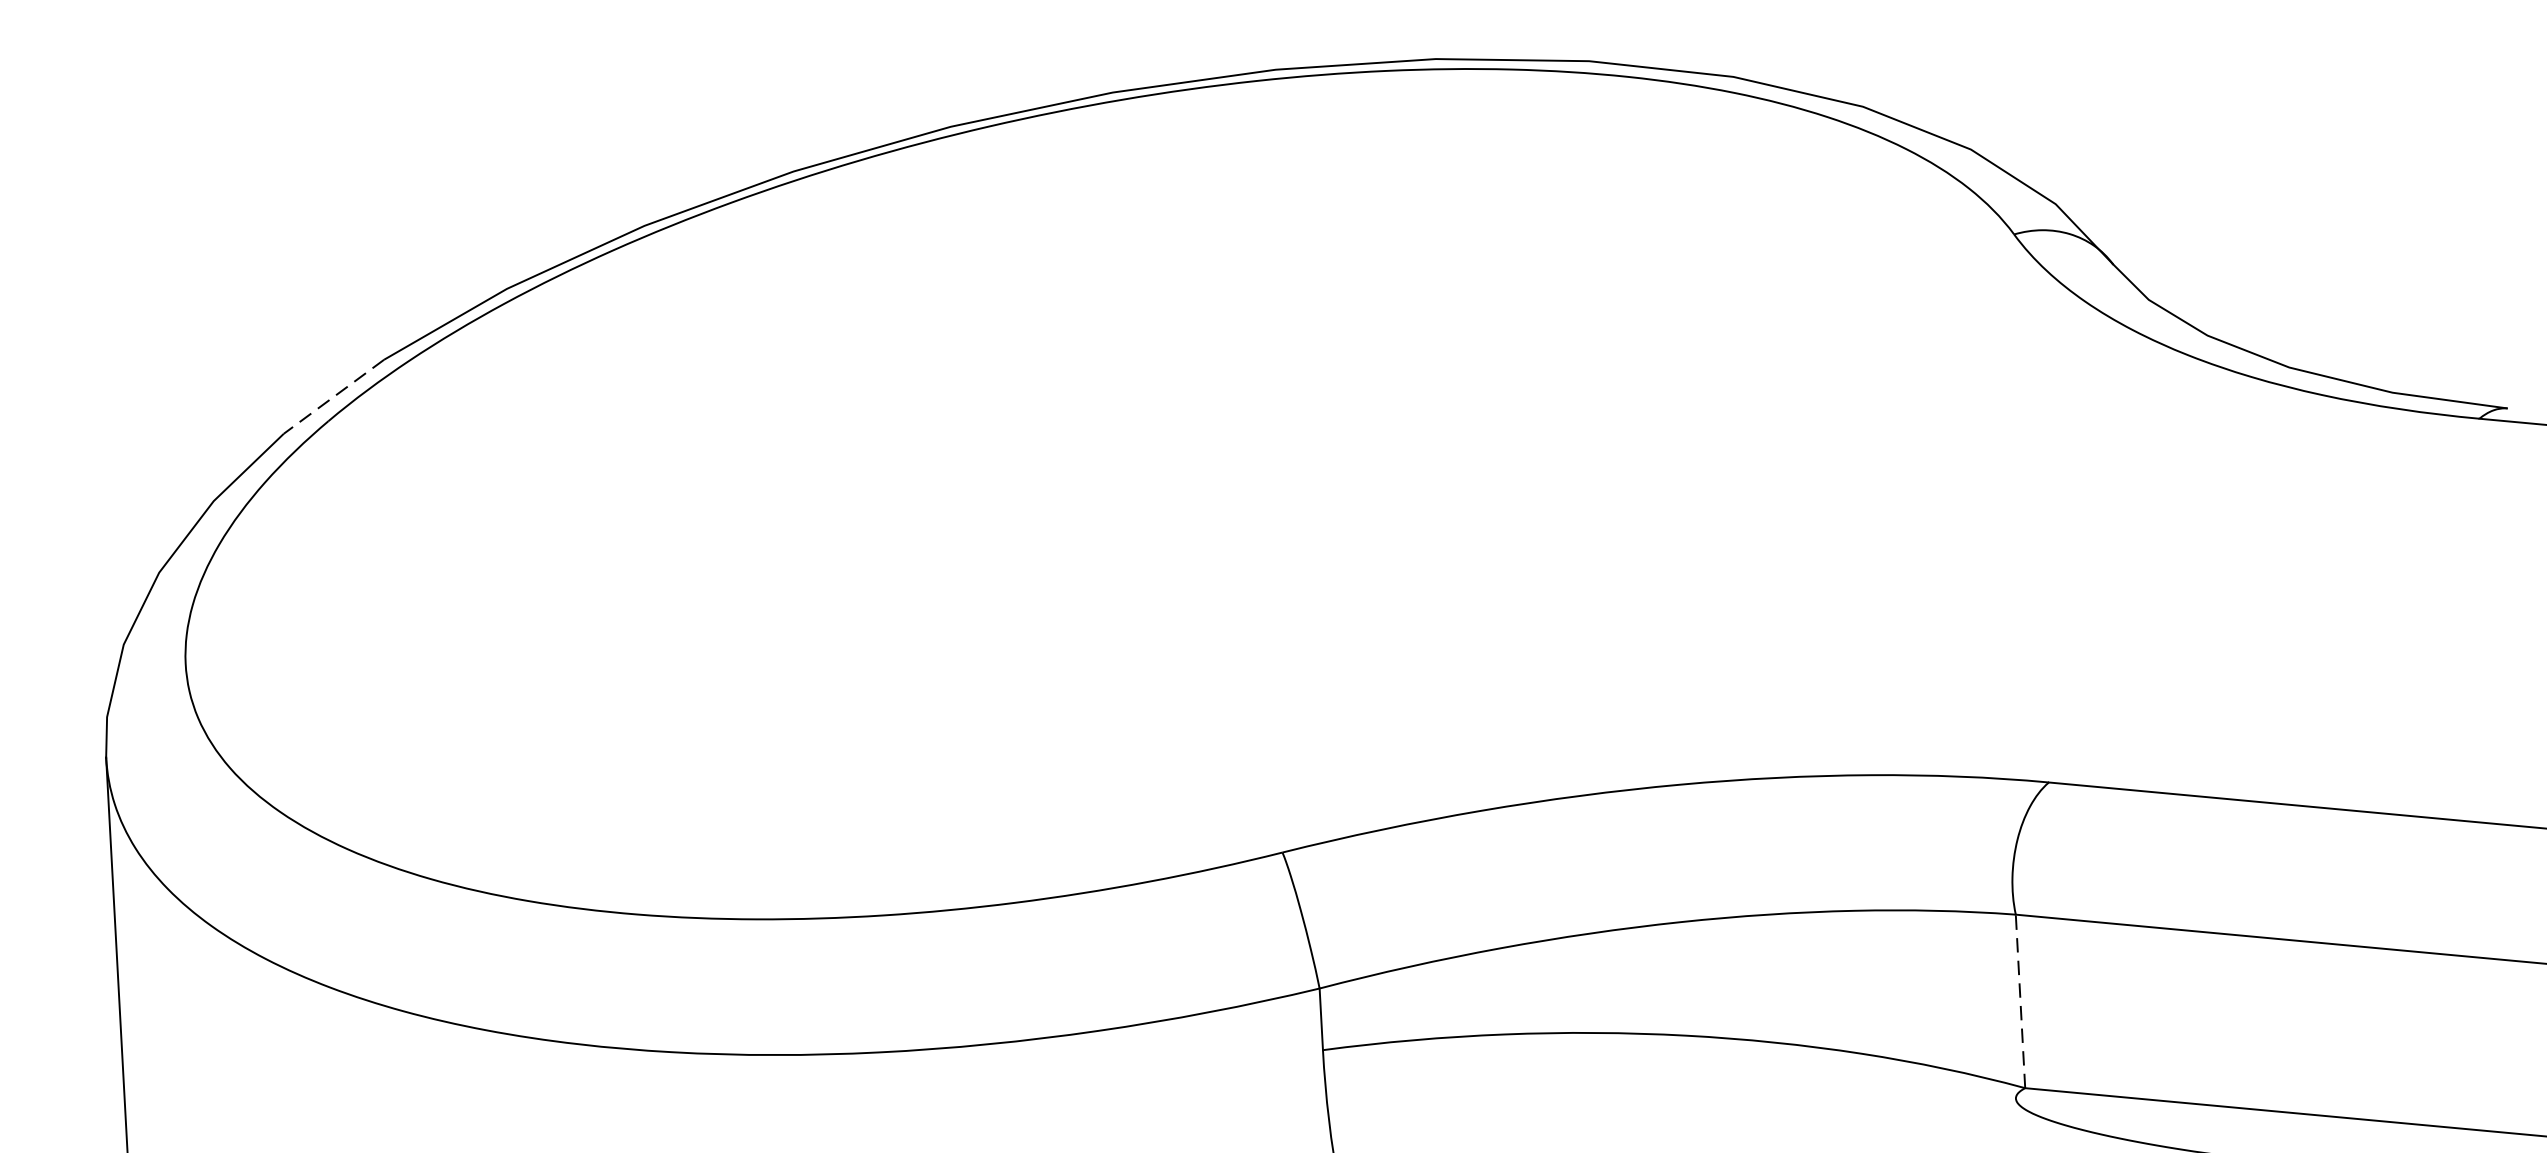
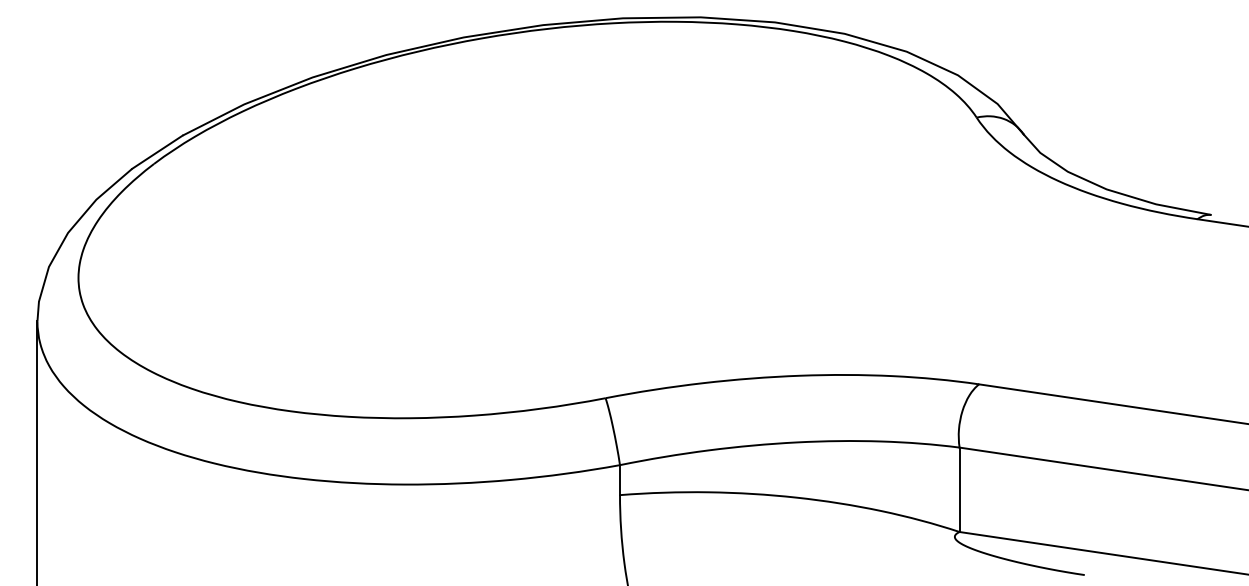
line: (334, 397) -> (157, 152), dashed -> solid
line: (2020, 1000) -> (959, 489), dashed -> solid

